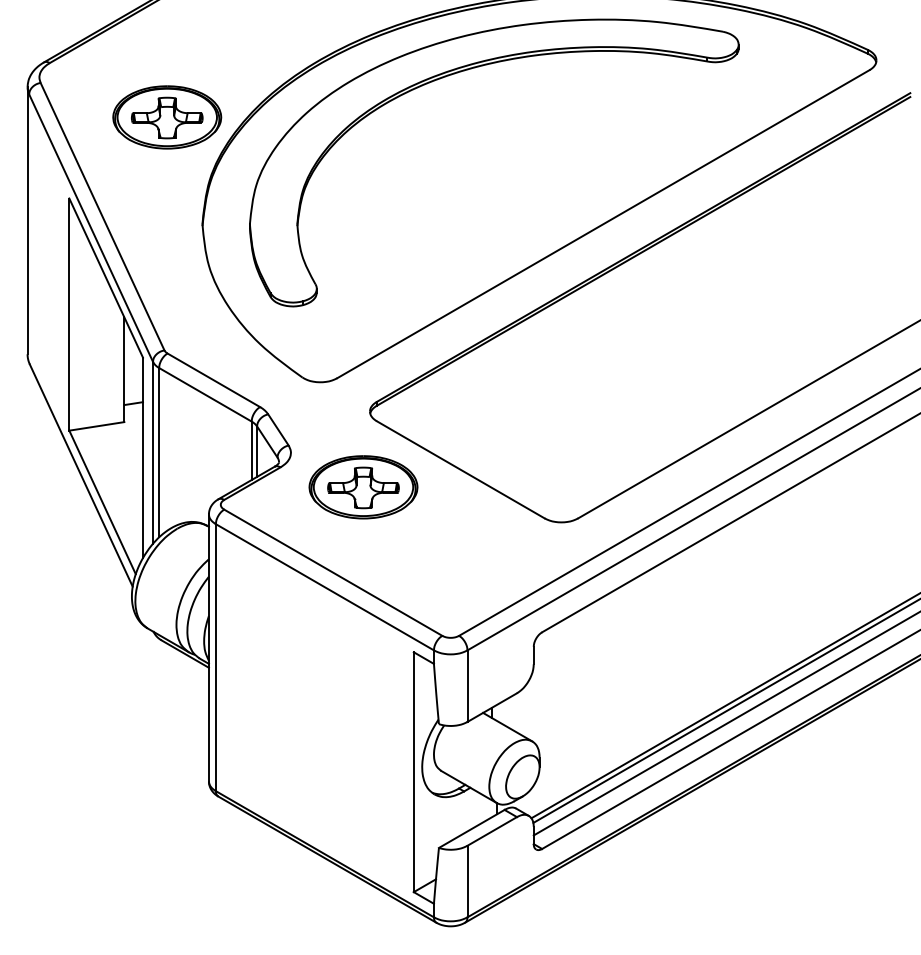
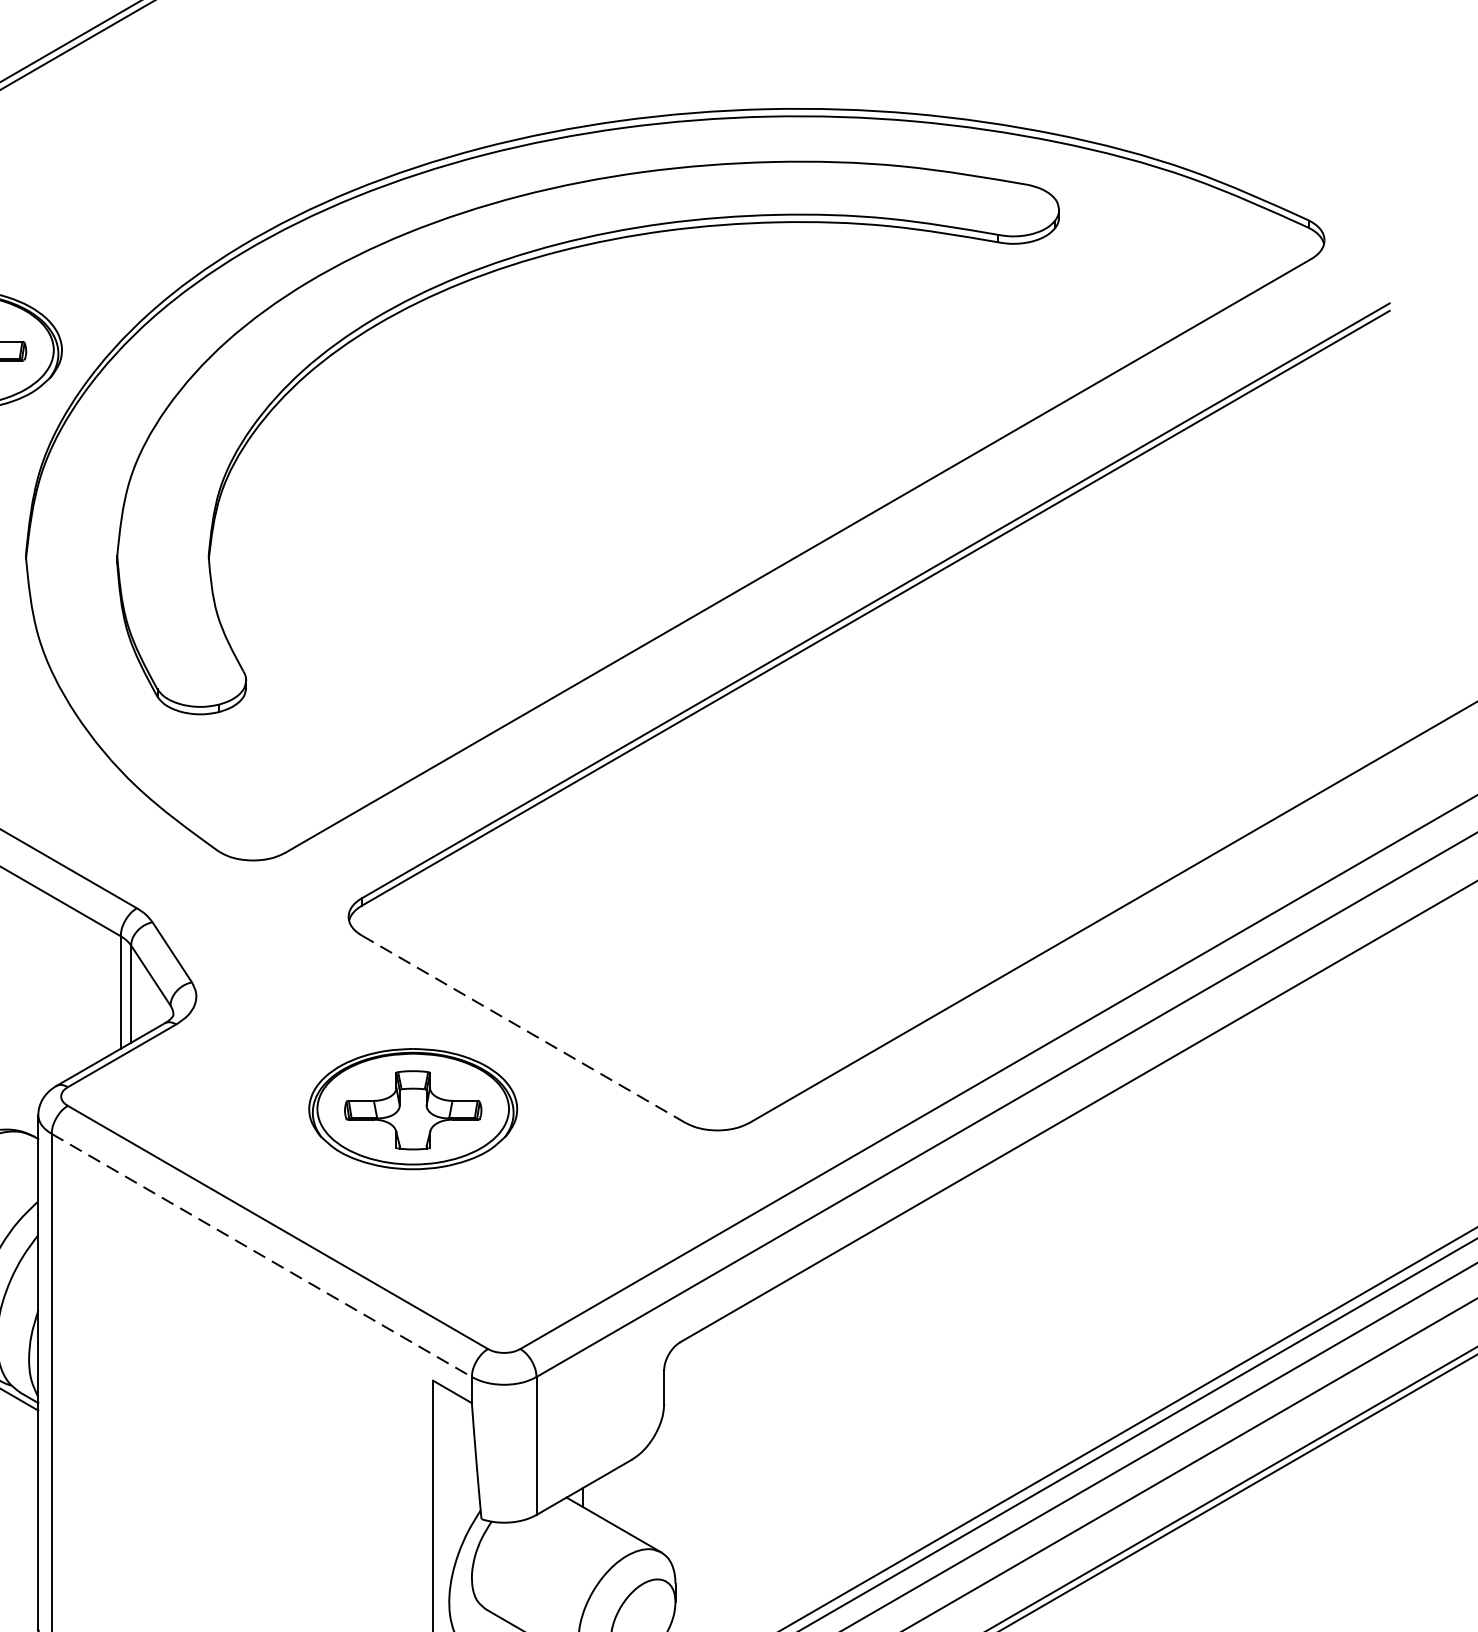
line: (460, 469) -> (523, 1028), solid -> dashed
part: (363, 487) -> (413, 1109), moved
line: (324, 587) -> (260, 1255), solid -> dashed

